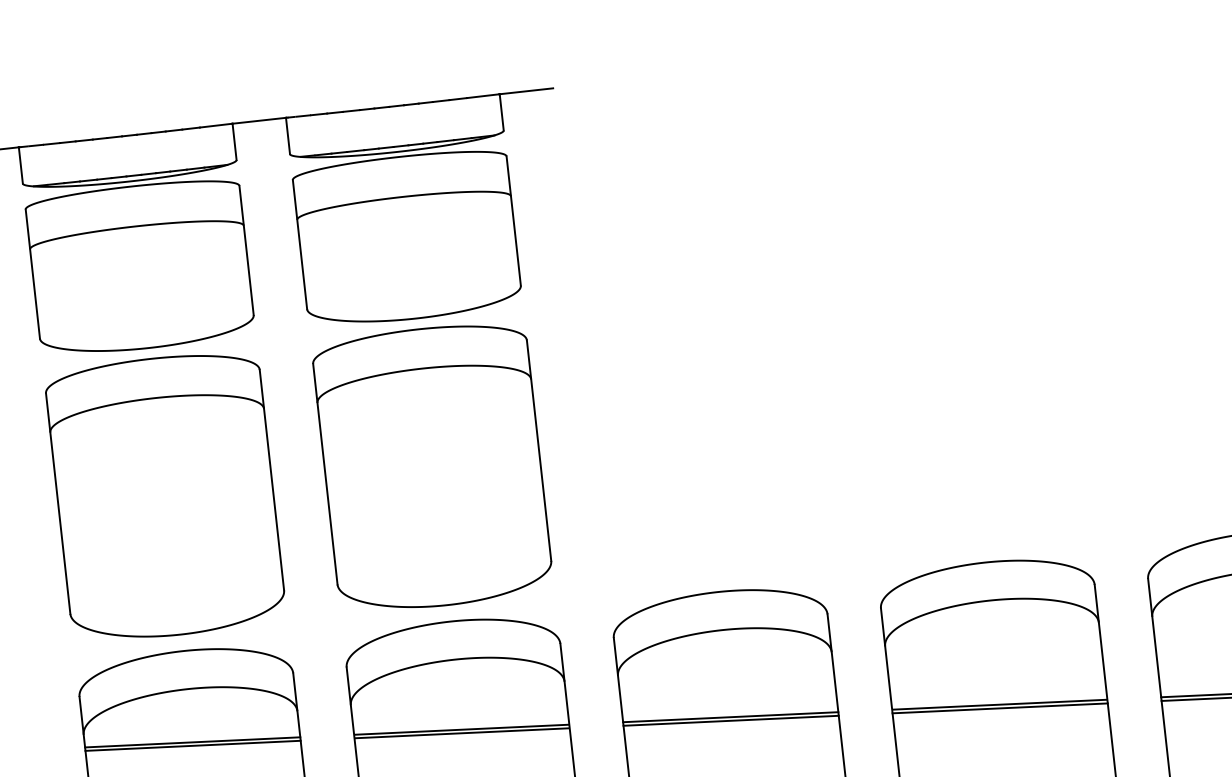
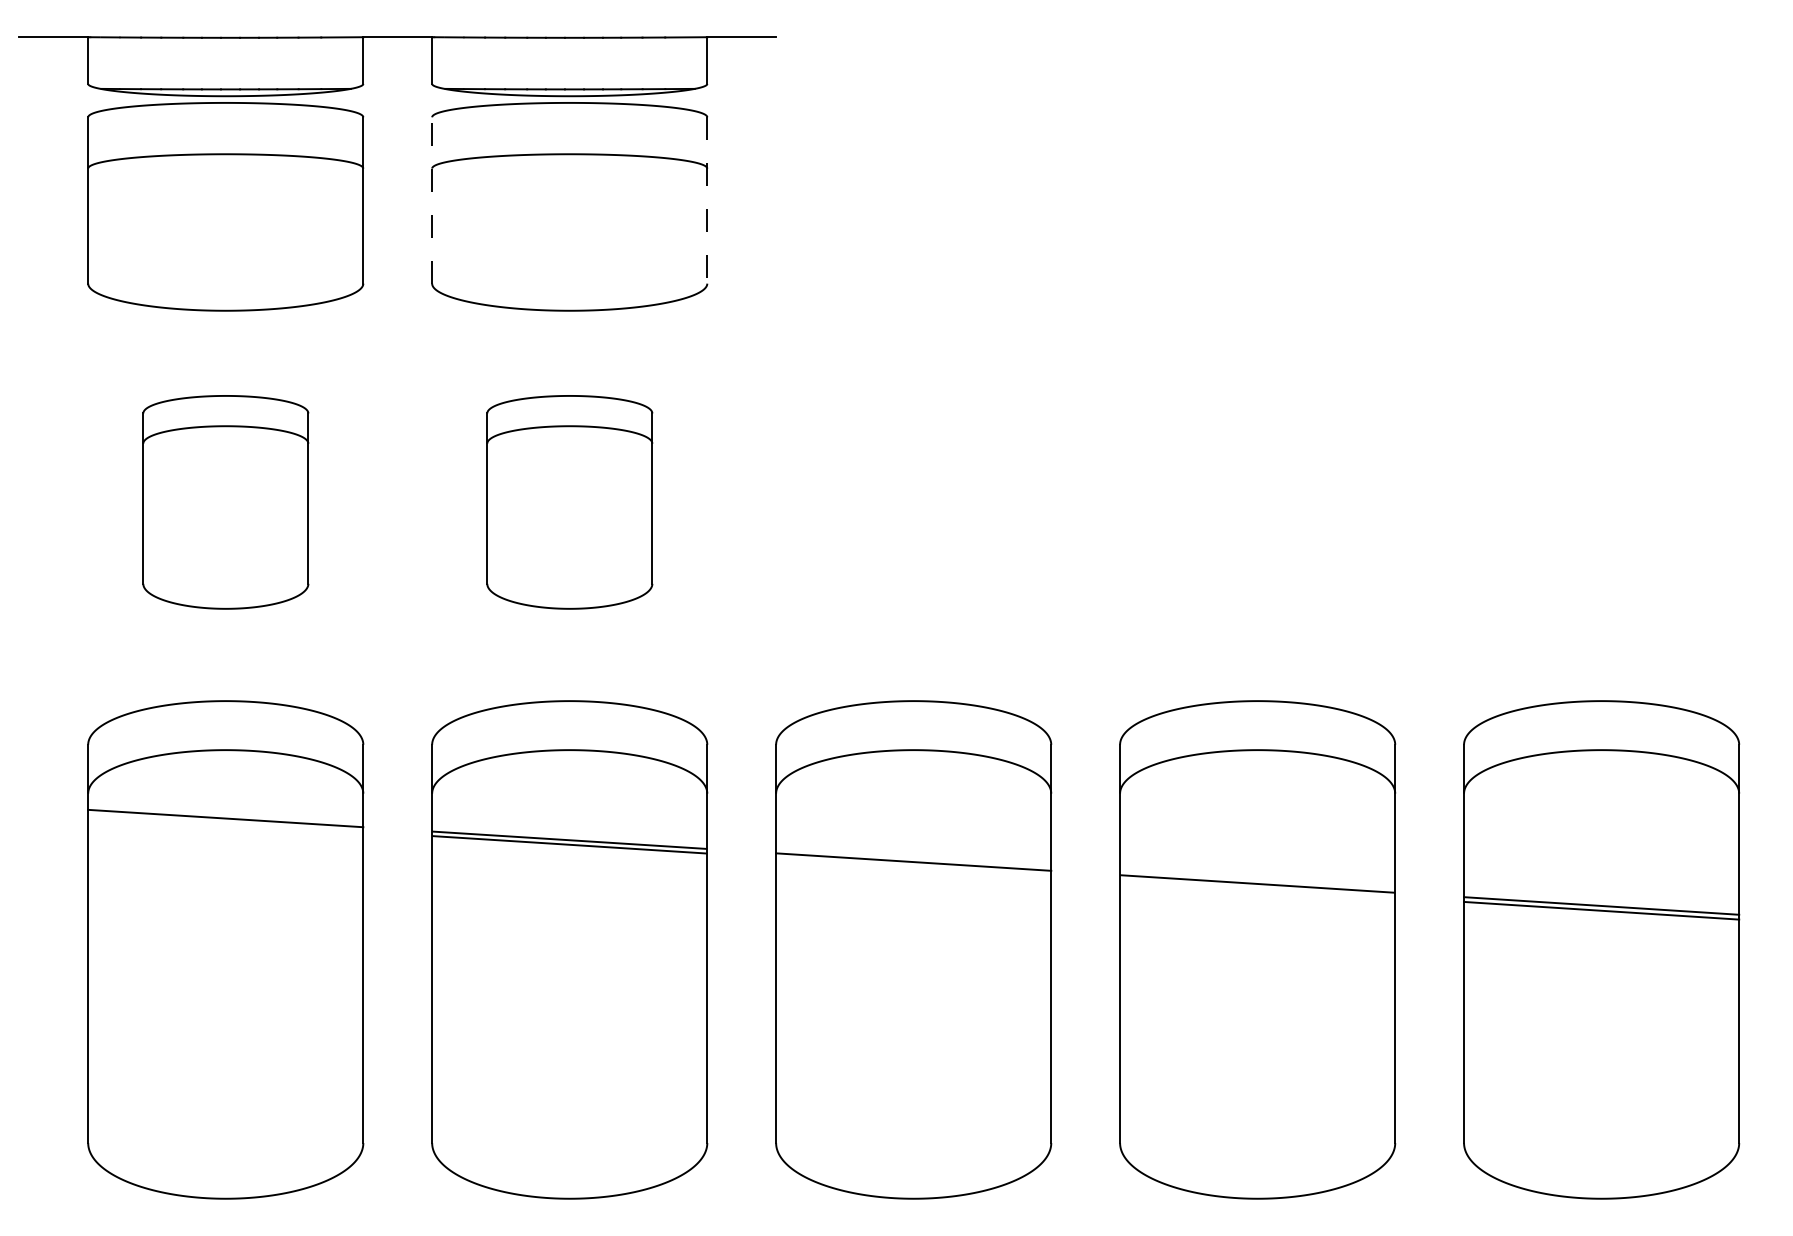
line: (513, 221) -> (707, 200), solid -> dashed
line: (300, 243) -> (432, 199), solid -> dashed
part: (432, 467) -> (569, 502), size x0.6
part: (165, 496) -> (225, 502), size x0.6
line: (1000, 708) -> (1257, 888), removed
line: (730, 720) -> (913, 866), removed
line: (192, 745) -> (225, 822), removed

